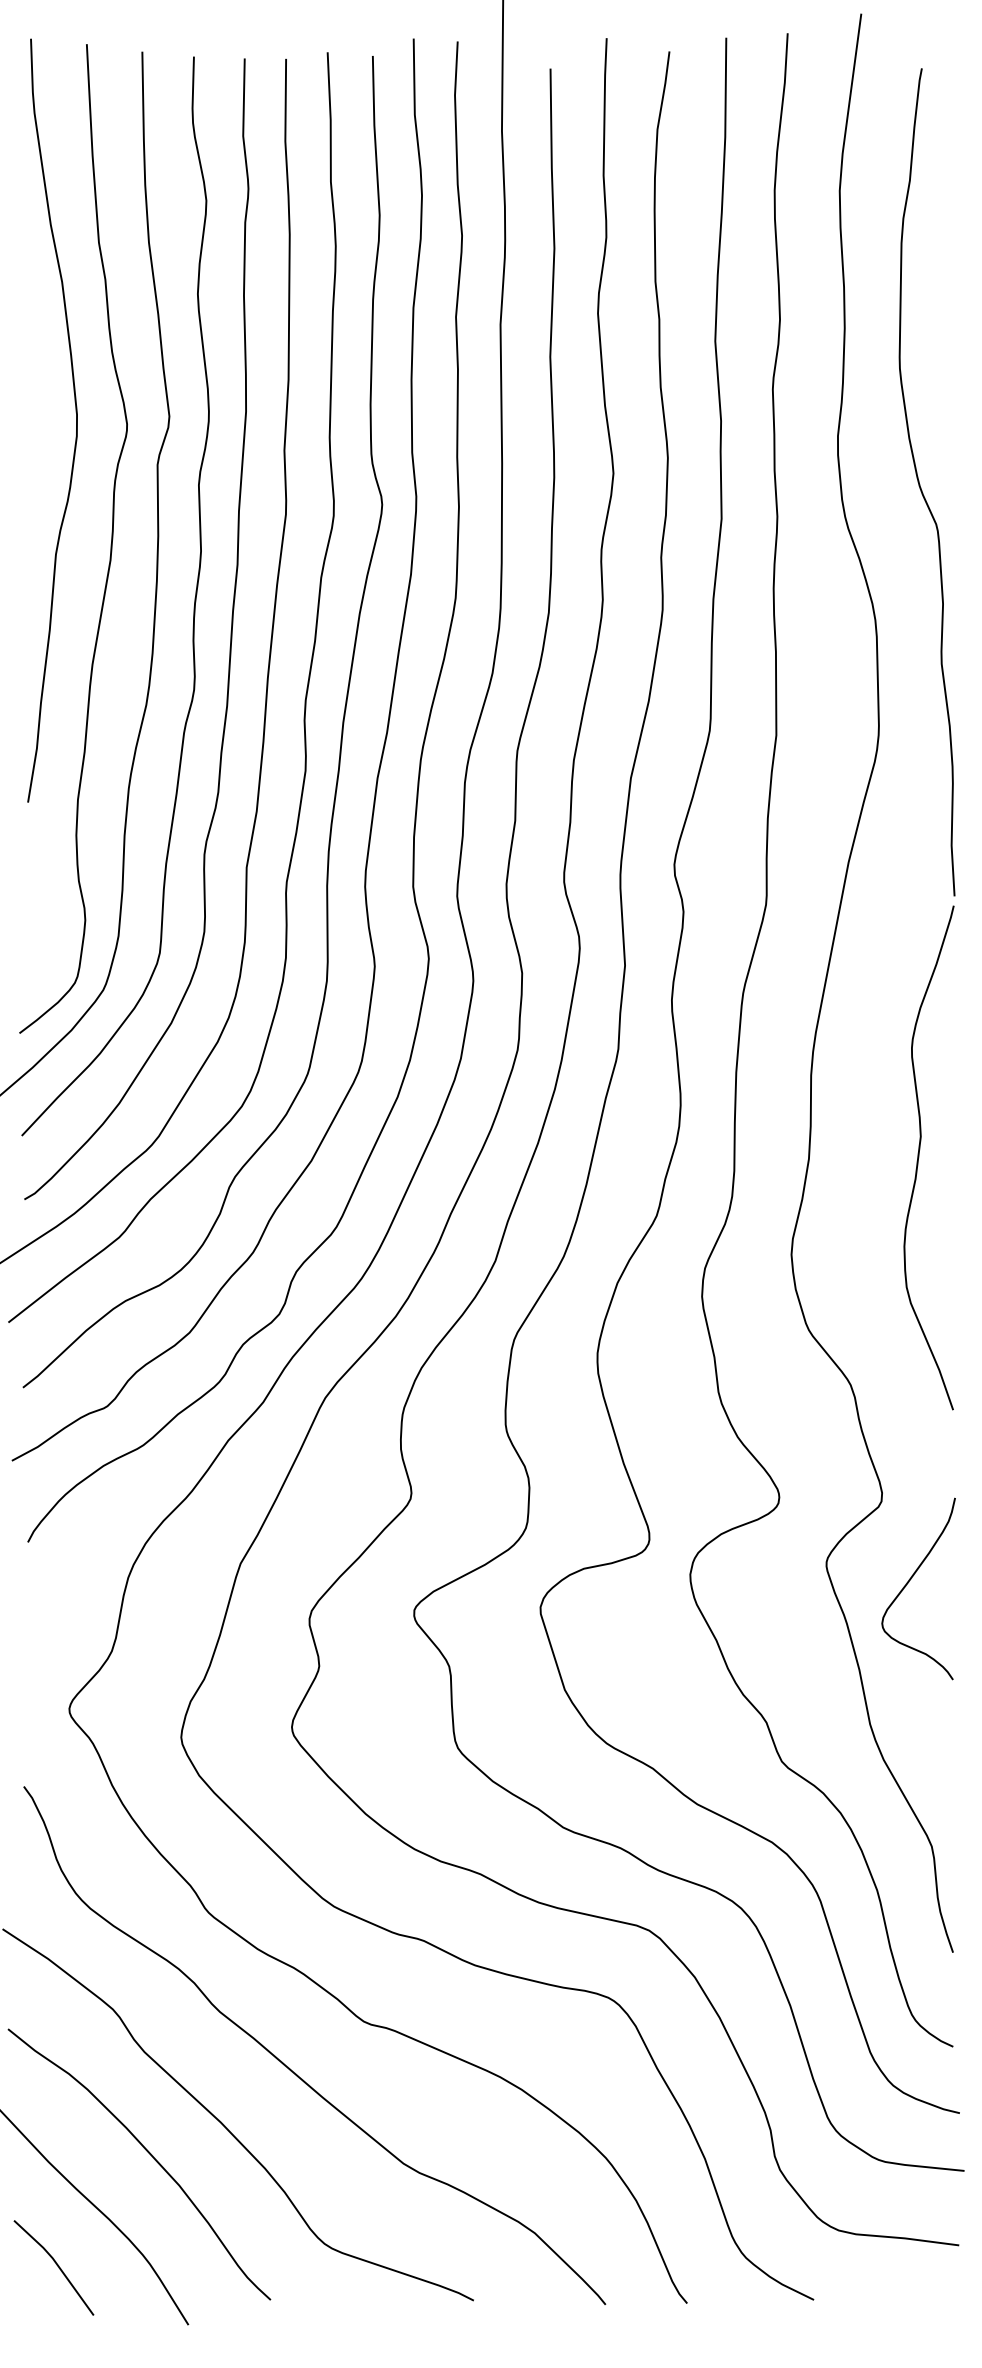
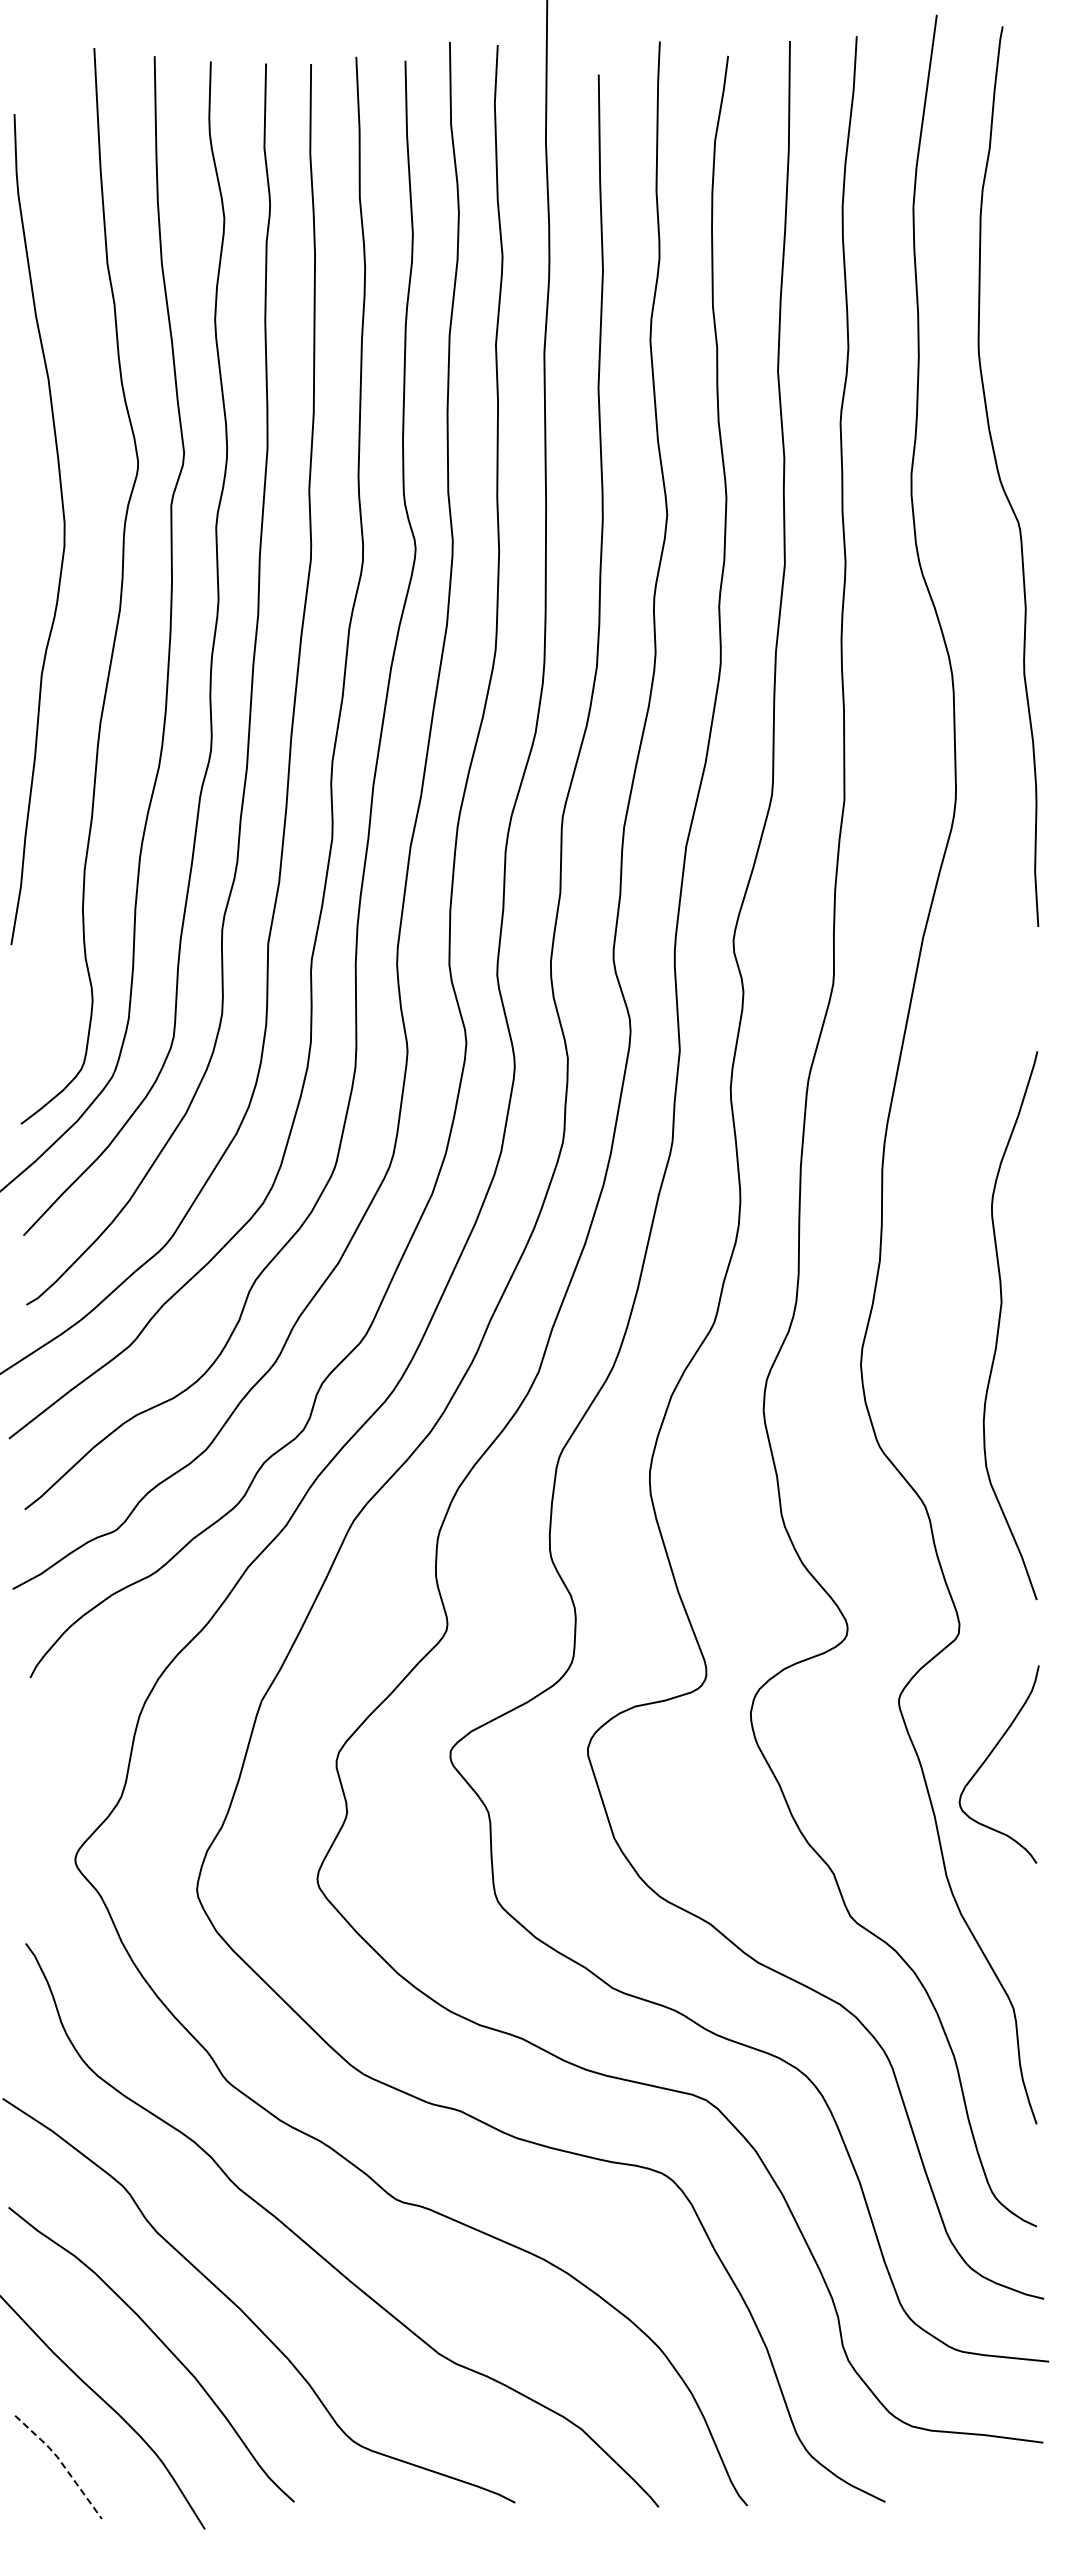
curve: (75, 420) -> (63, 529), moved
curve: (919, 482) -> (1000, 476), moved
curve: (919, 1154) -> (1000, 1321), moved
curve: (908, 1583) -> (988, 1758), moved
line: (56, 2264) -> (61, 2463), solid -> dashed

